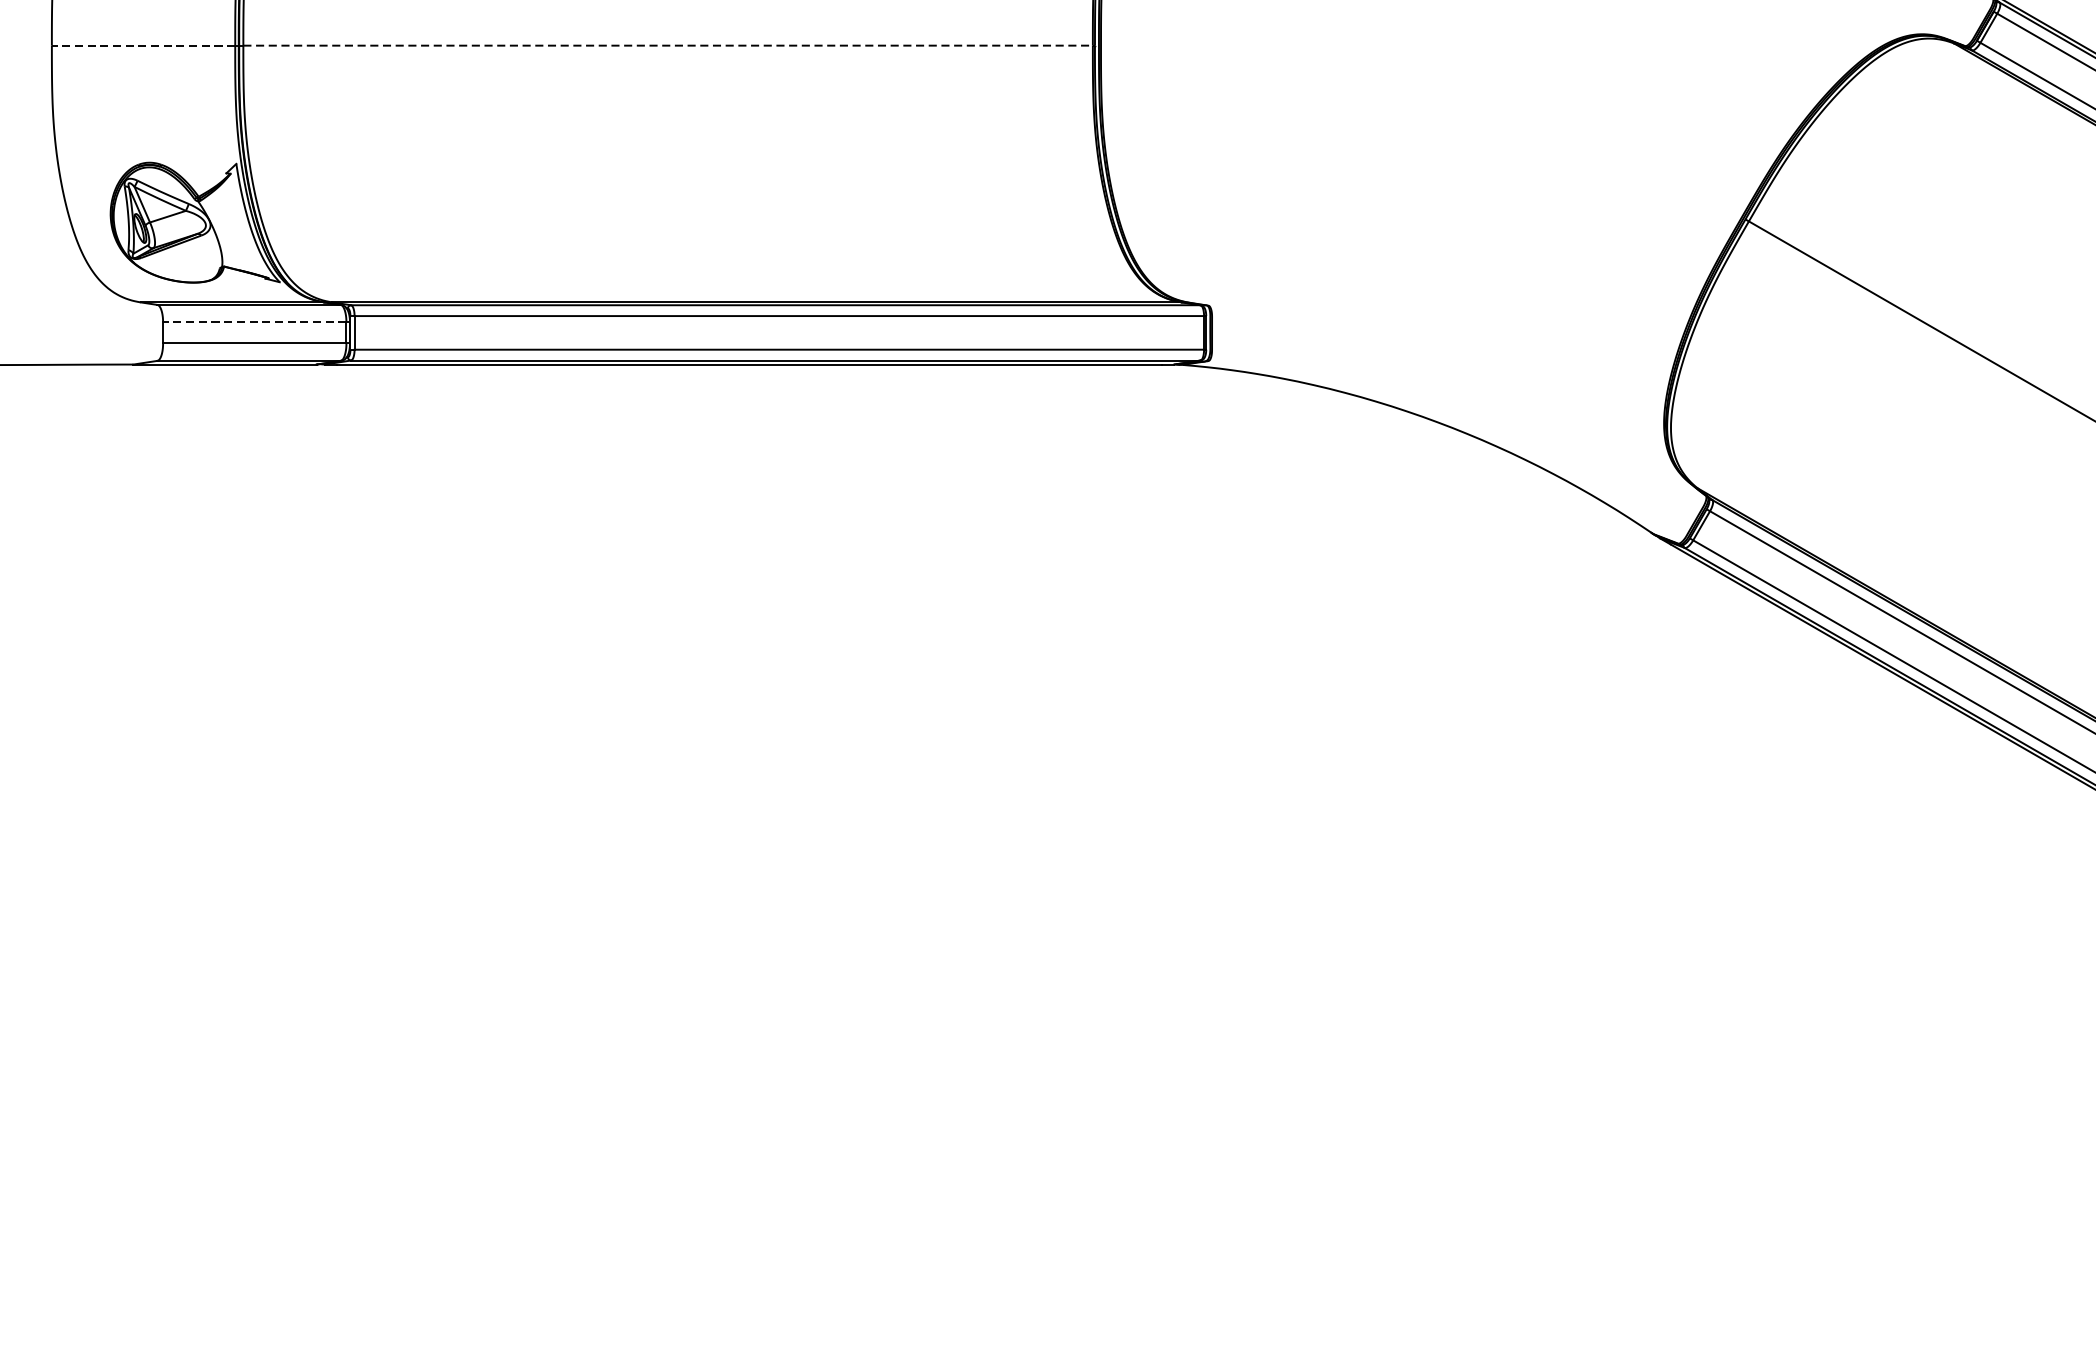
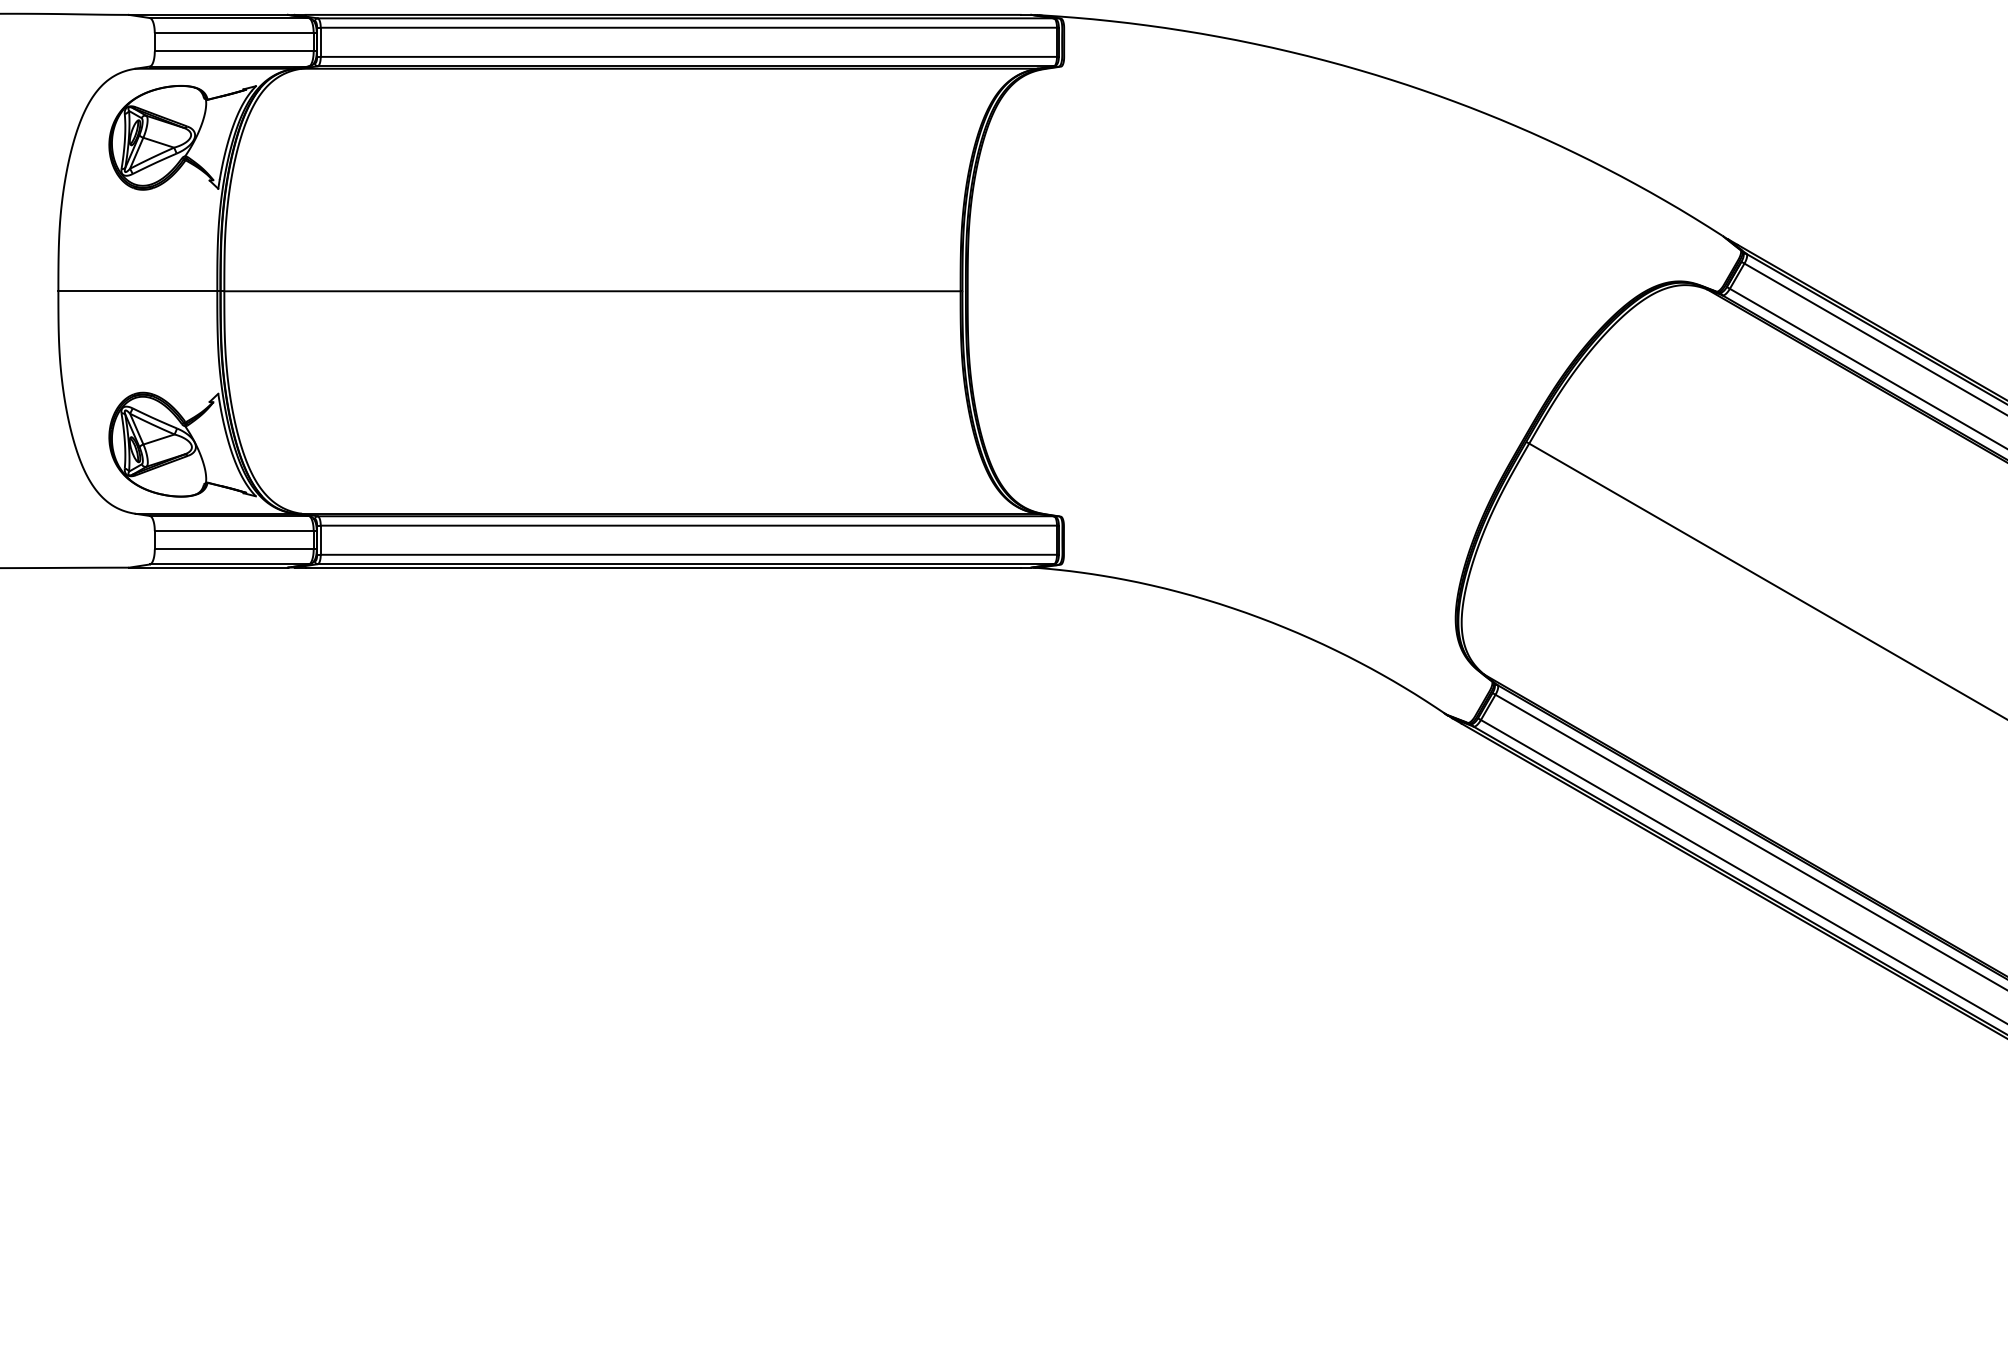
line: (143, 45) -> (137, 291), dashed -> solid
line: (668, 45) -> (592, 291), dashed -> solid
line: (253, 322) -> (233, 531), dashed -> solid

